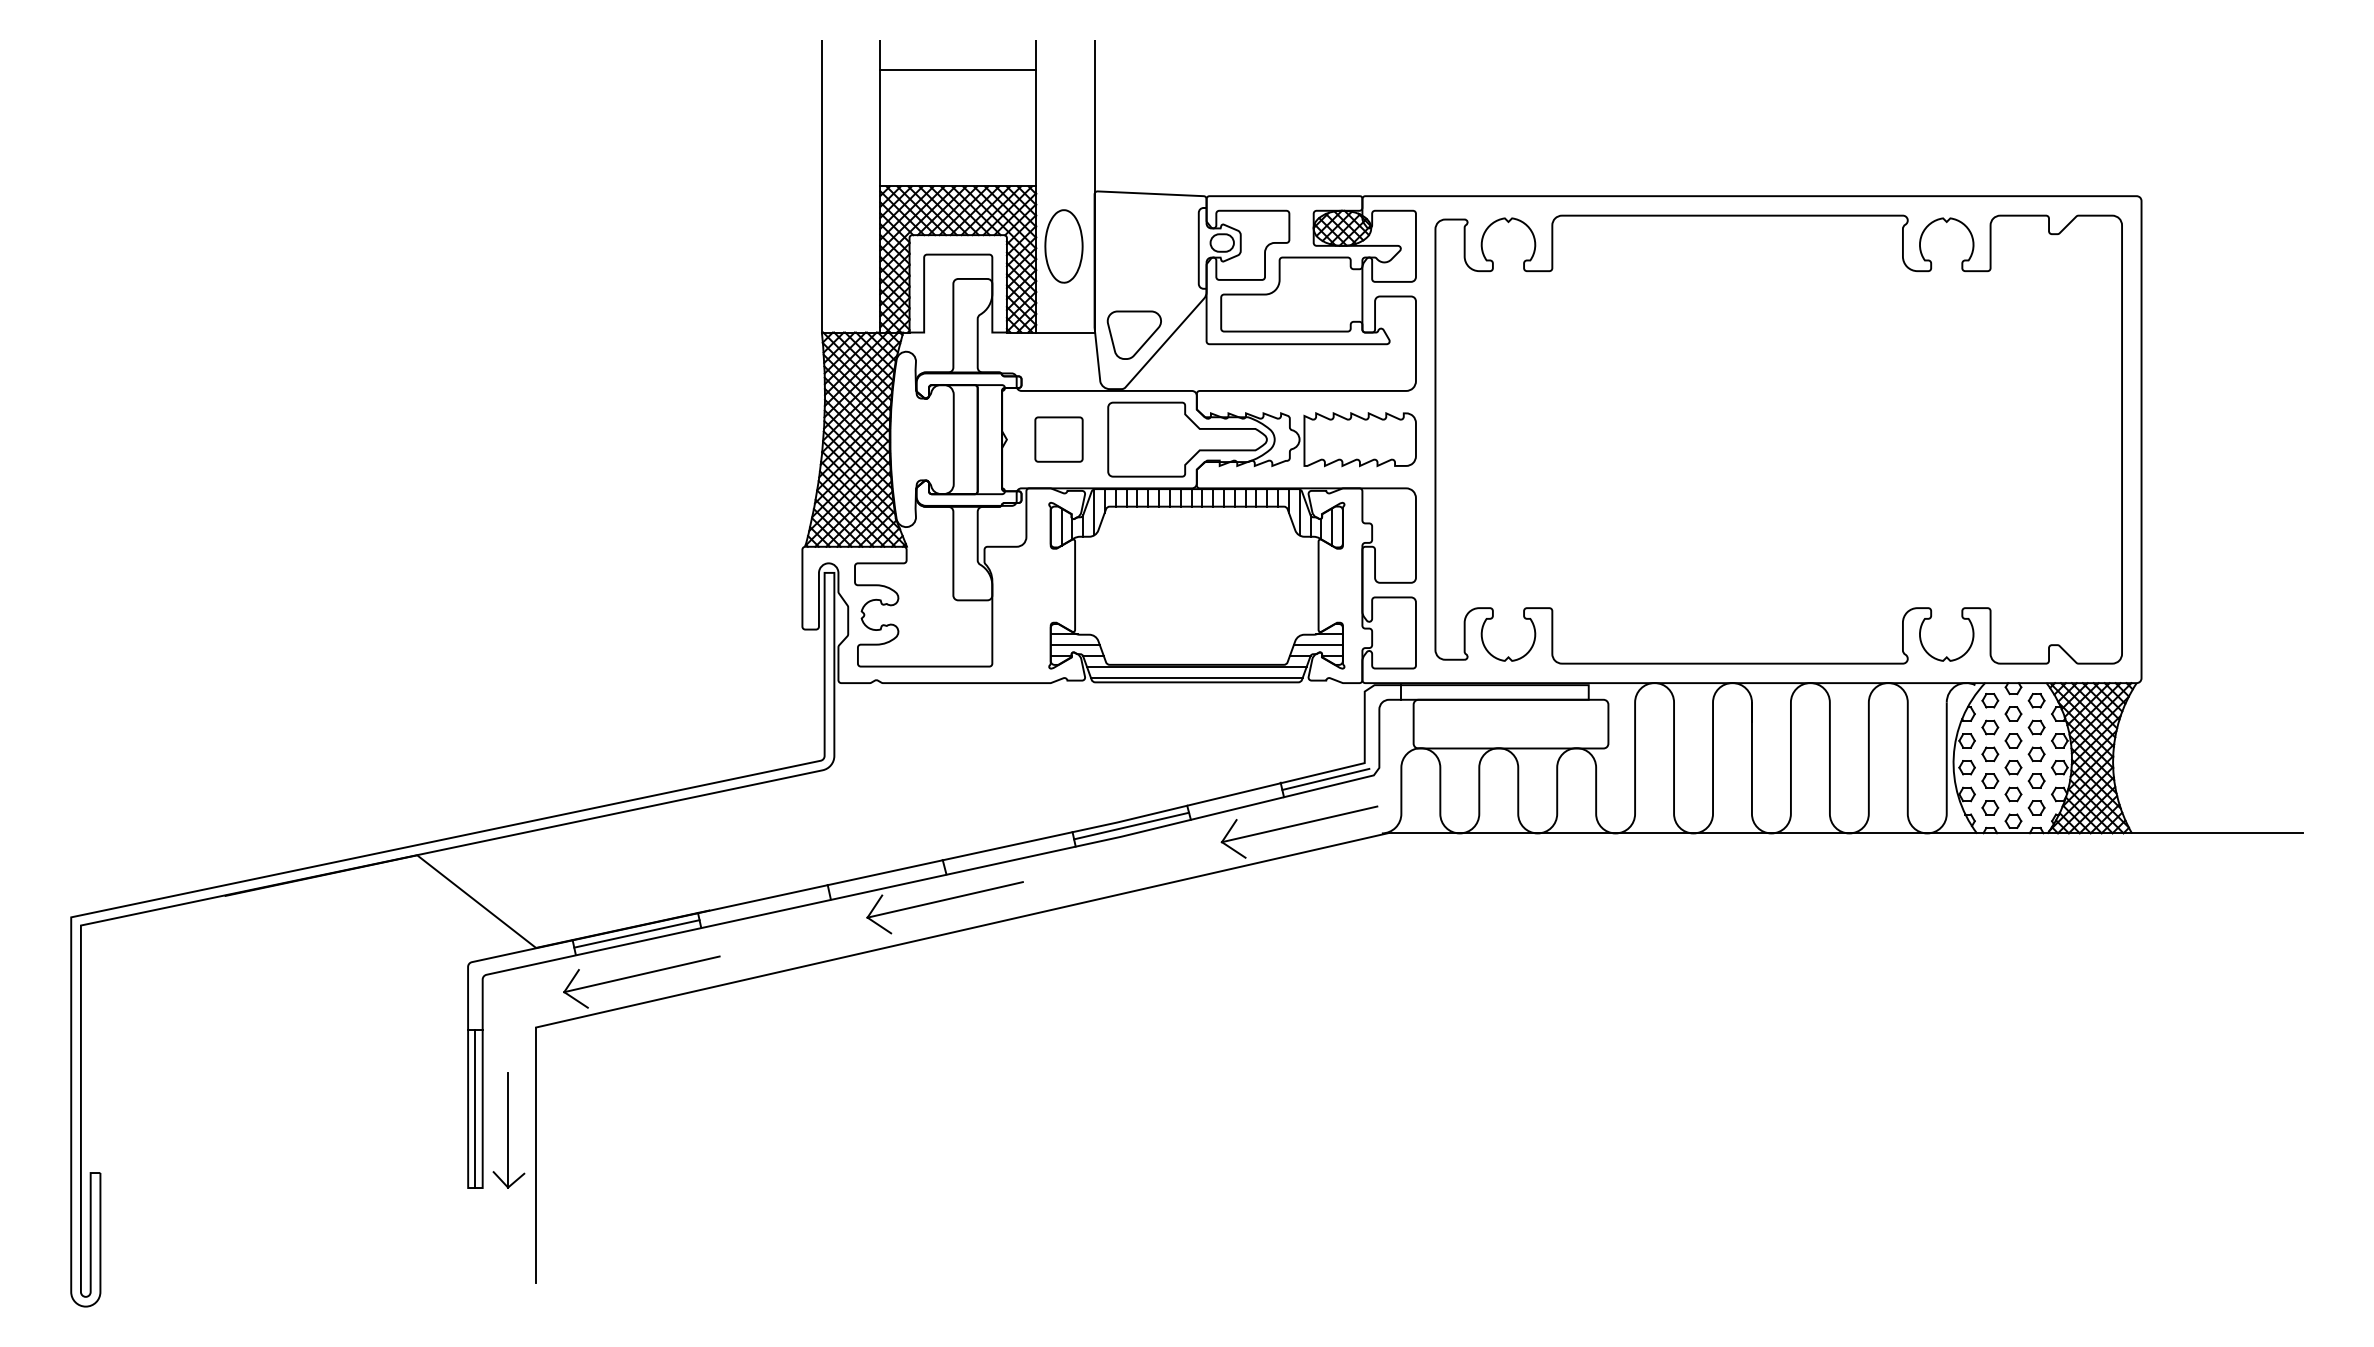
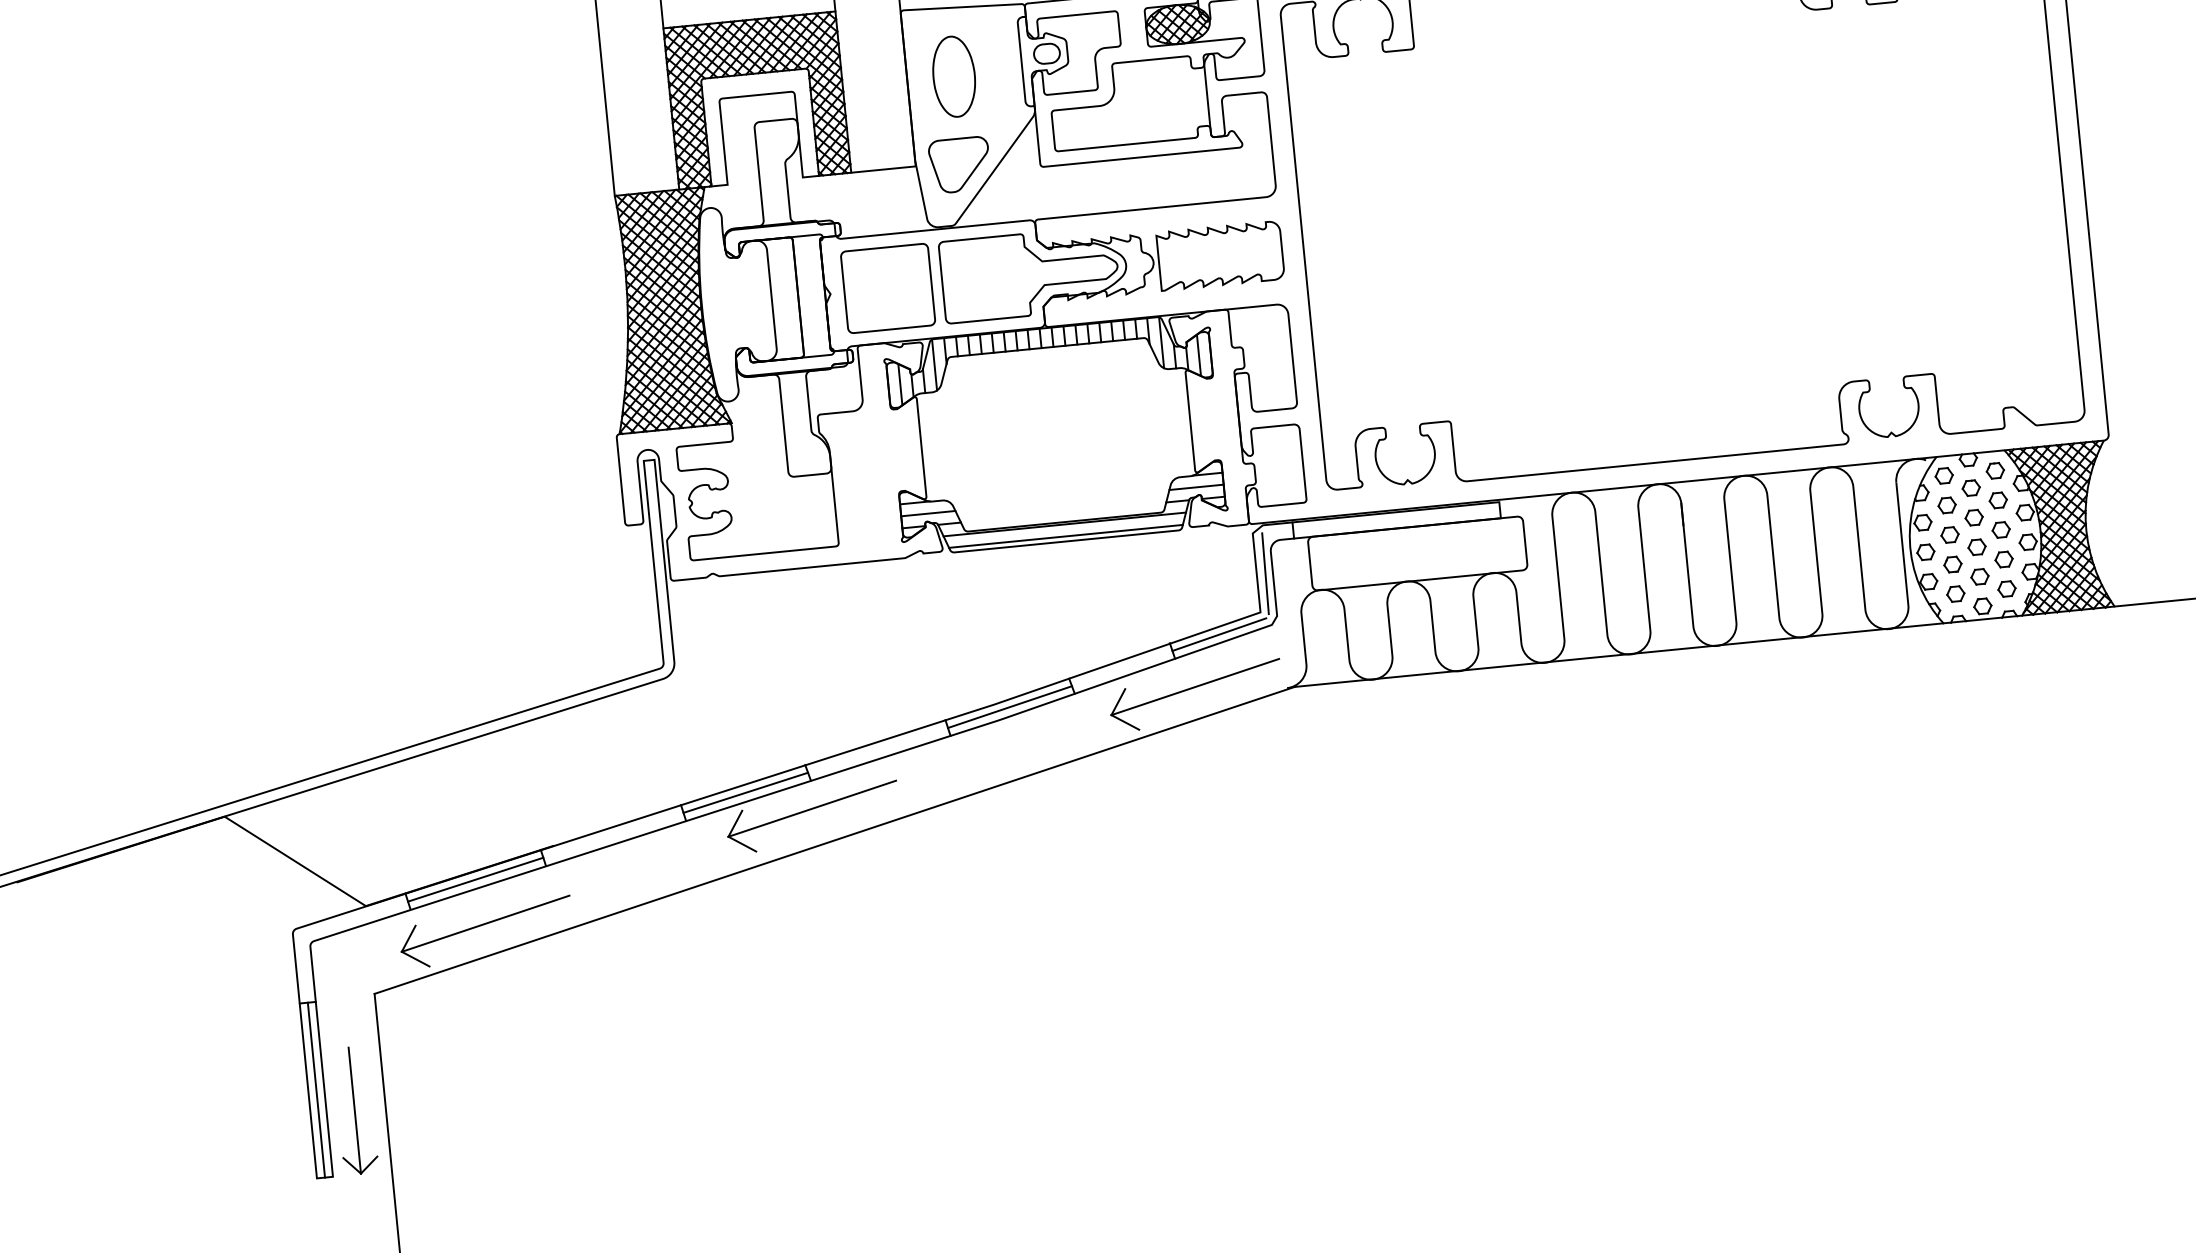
part: (1063, 246) -> (953, 76), moved
part: (1058, 439) -> (887, 288), size x1.67
line: (1372, 728) -> (1265, 573), added
line: (886, 879) -> (745, 792), added

